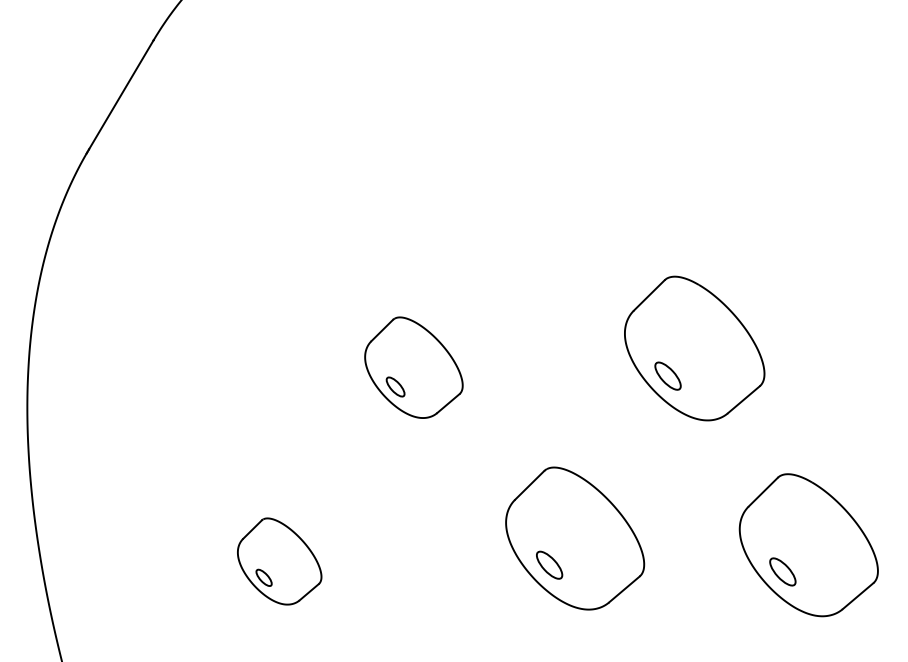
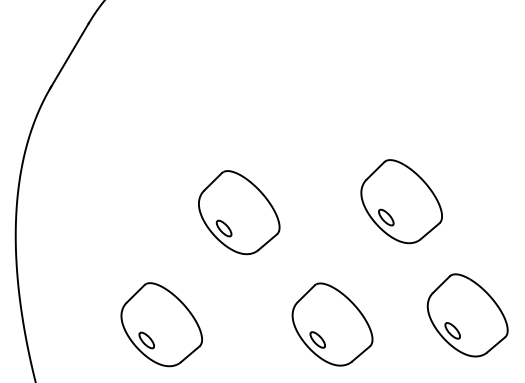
part: (414, 367) -> (239, 212), size x1.43
part: (575, 538) -> (332, 324), moved
part: (279, 560) -> (161, 324), size x1.67

